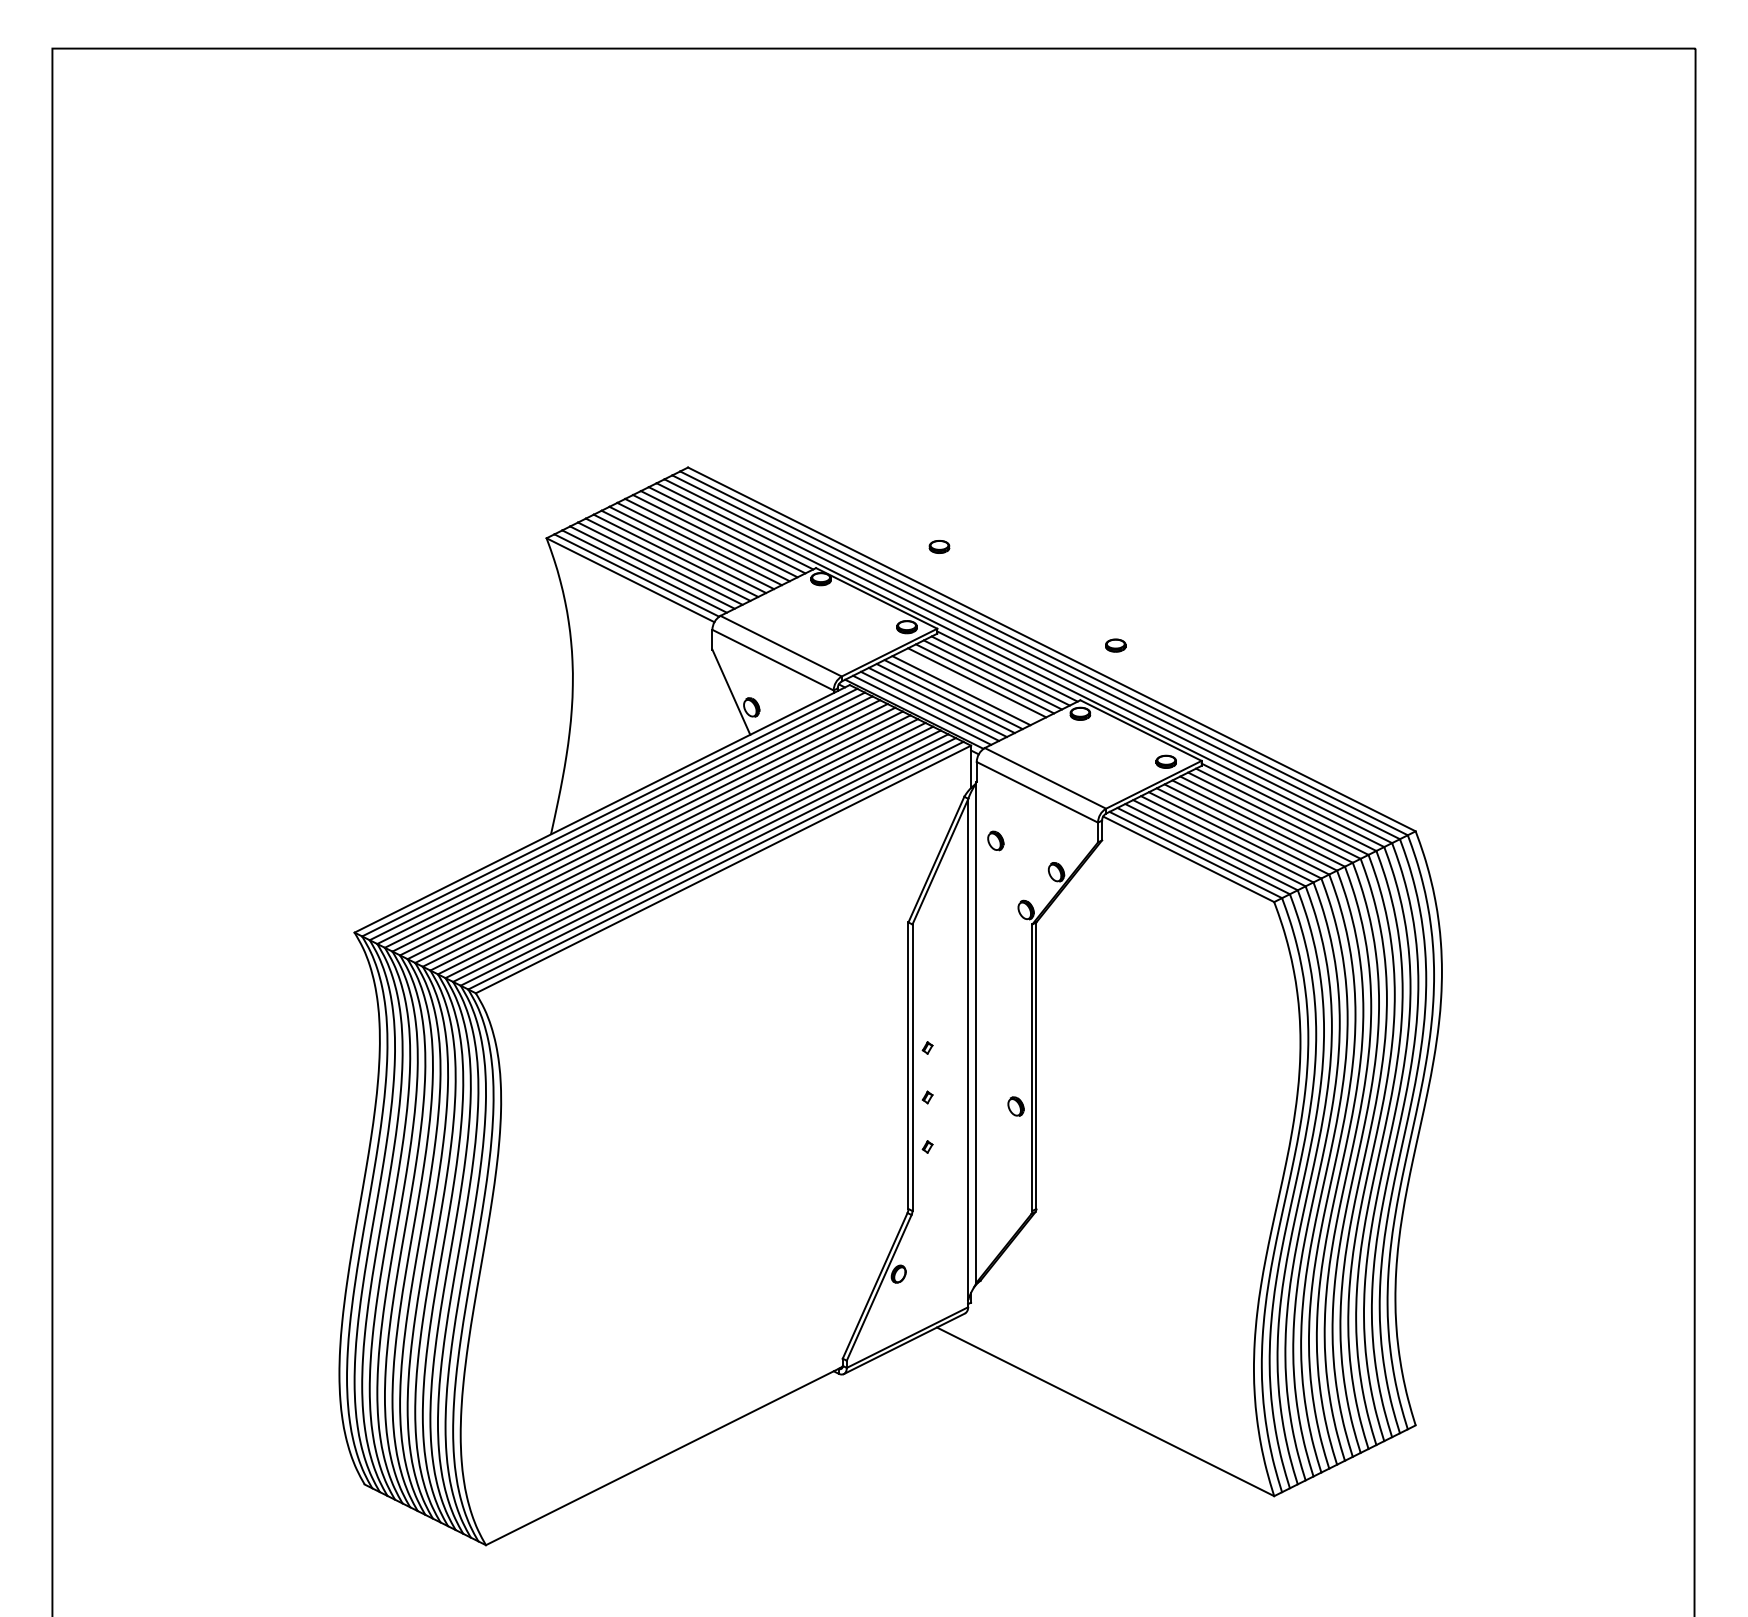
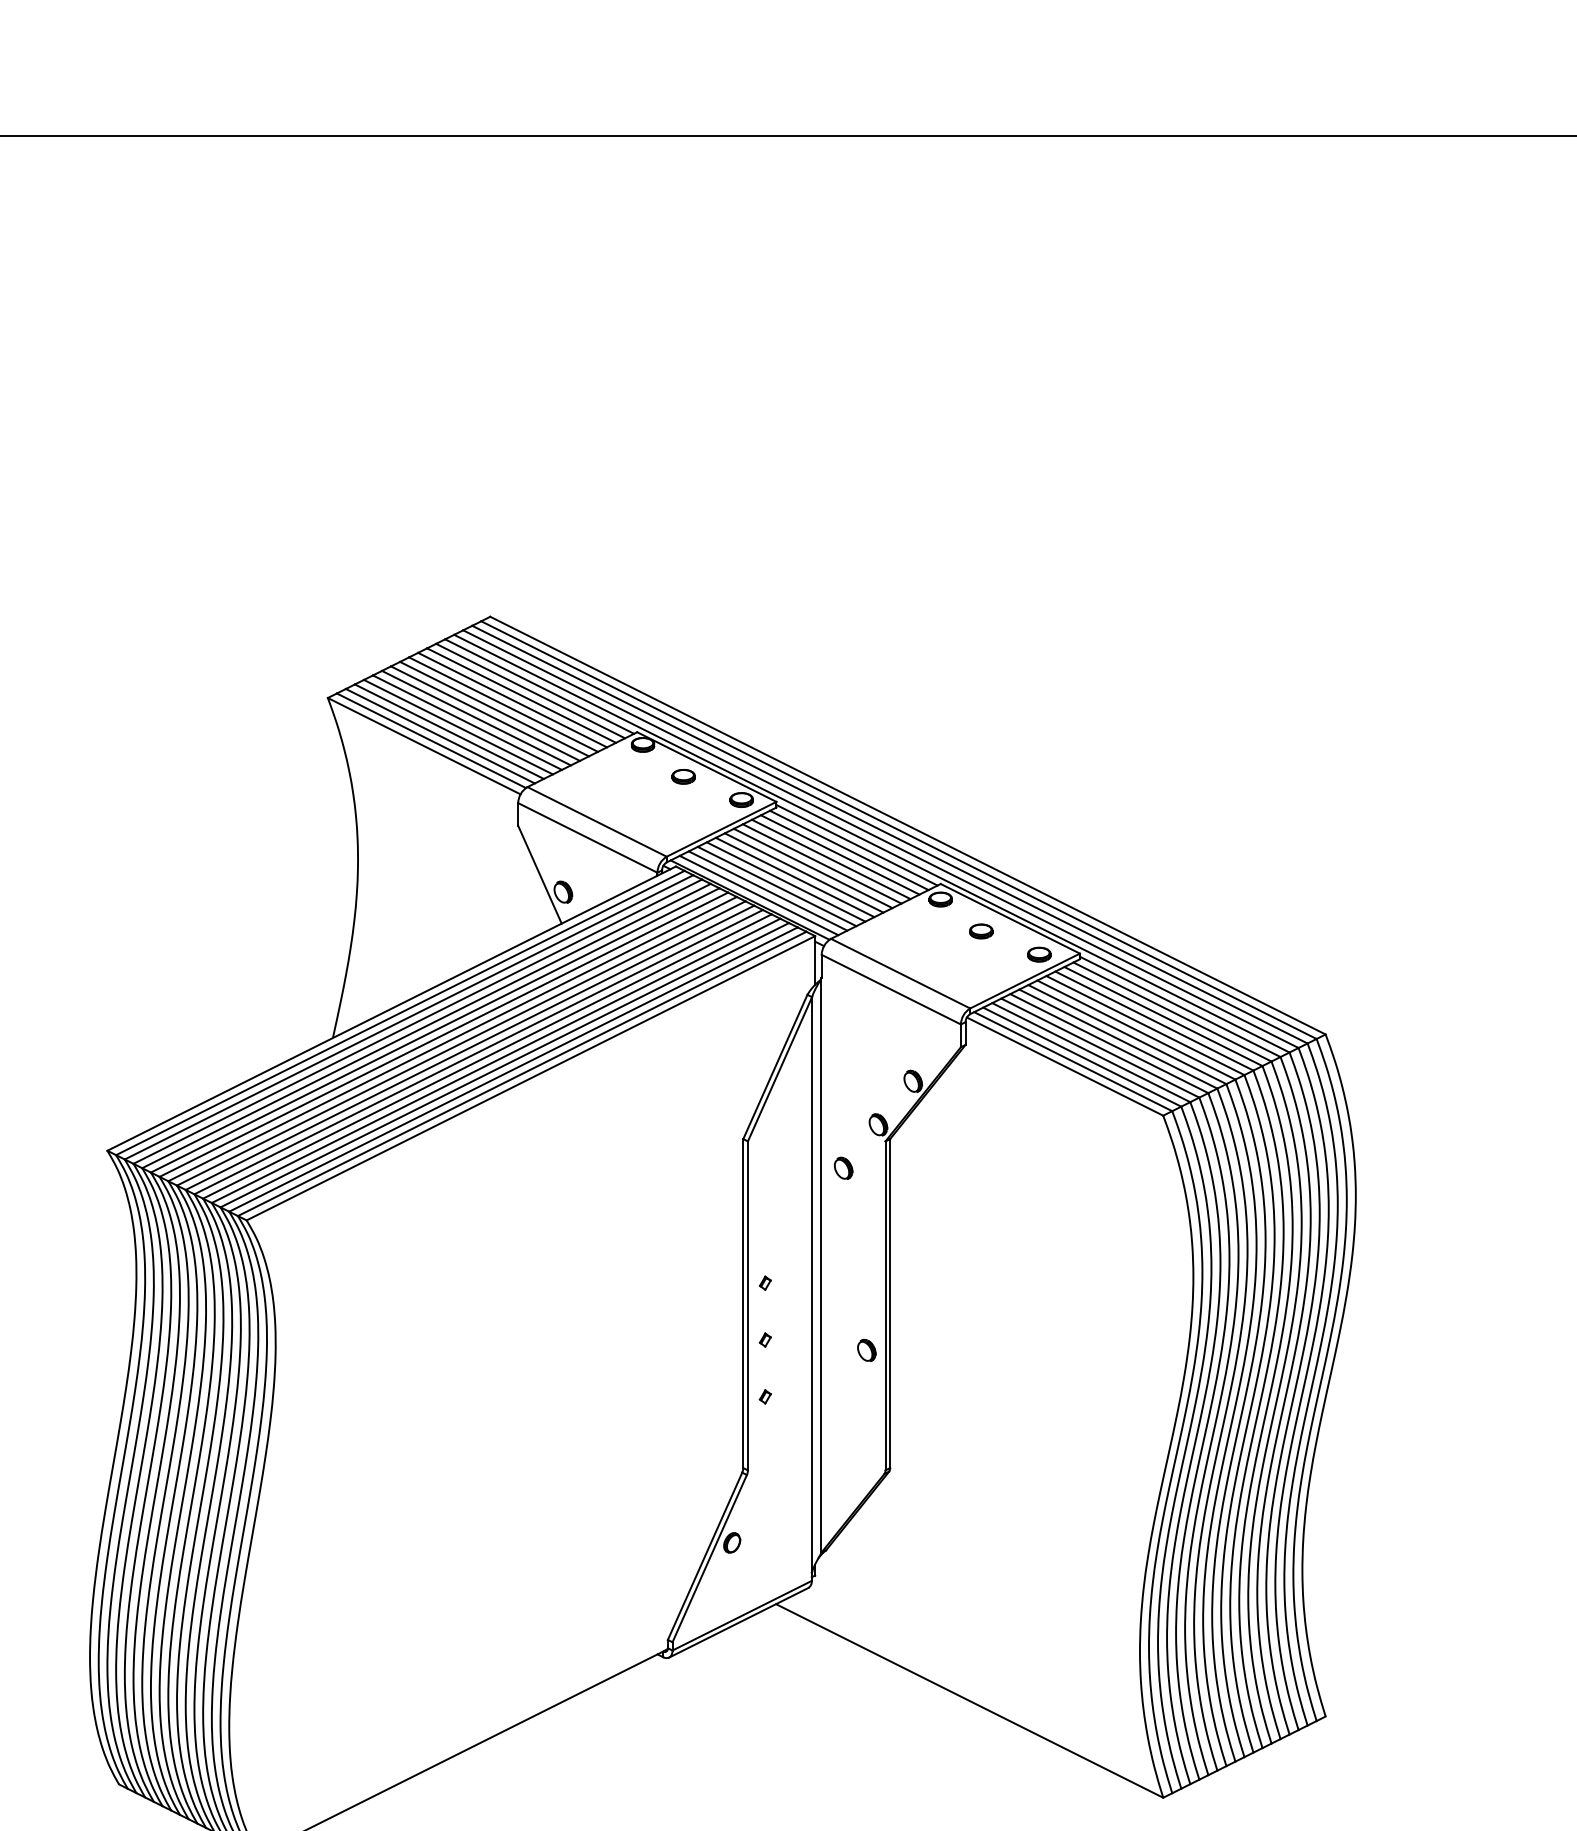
part: (939, 546) -> (683, 776), moved
part: (1115, 645) -> (981, 931), moved
line: (969, 686) -> (813, 868), added
part: (995, 840) -> (843, 1167), moved

